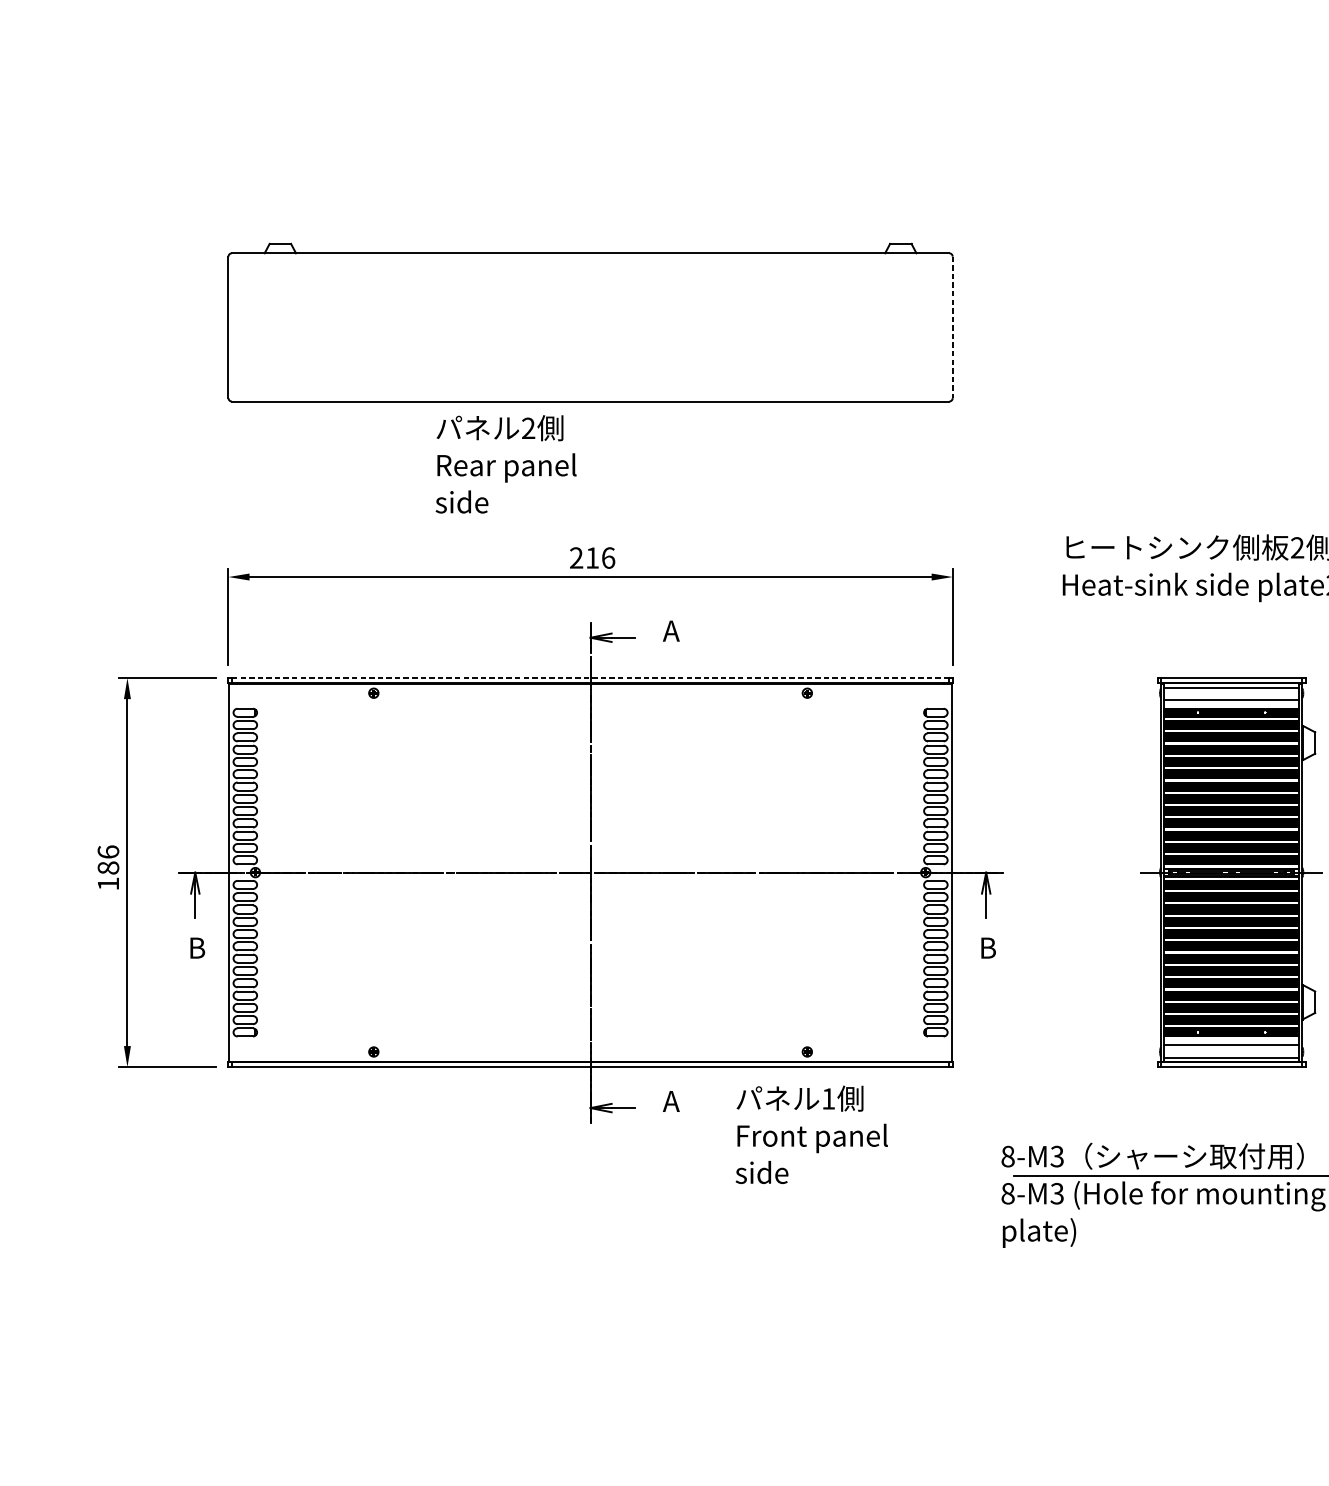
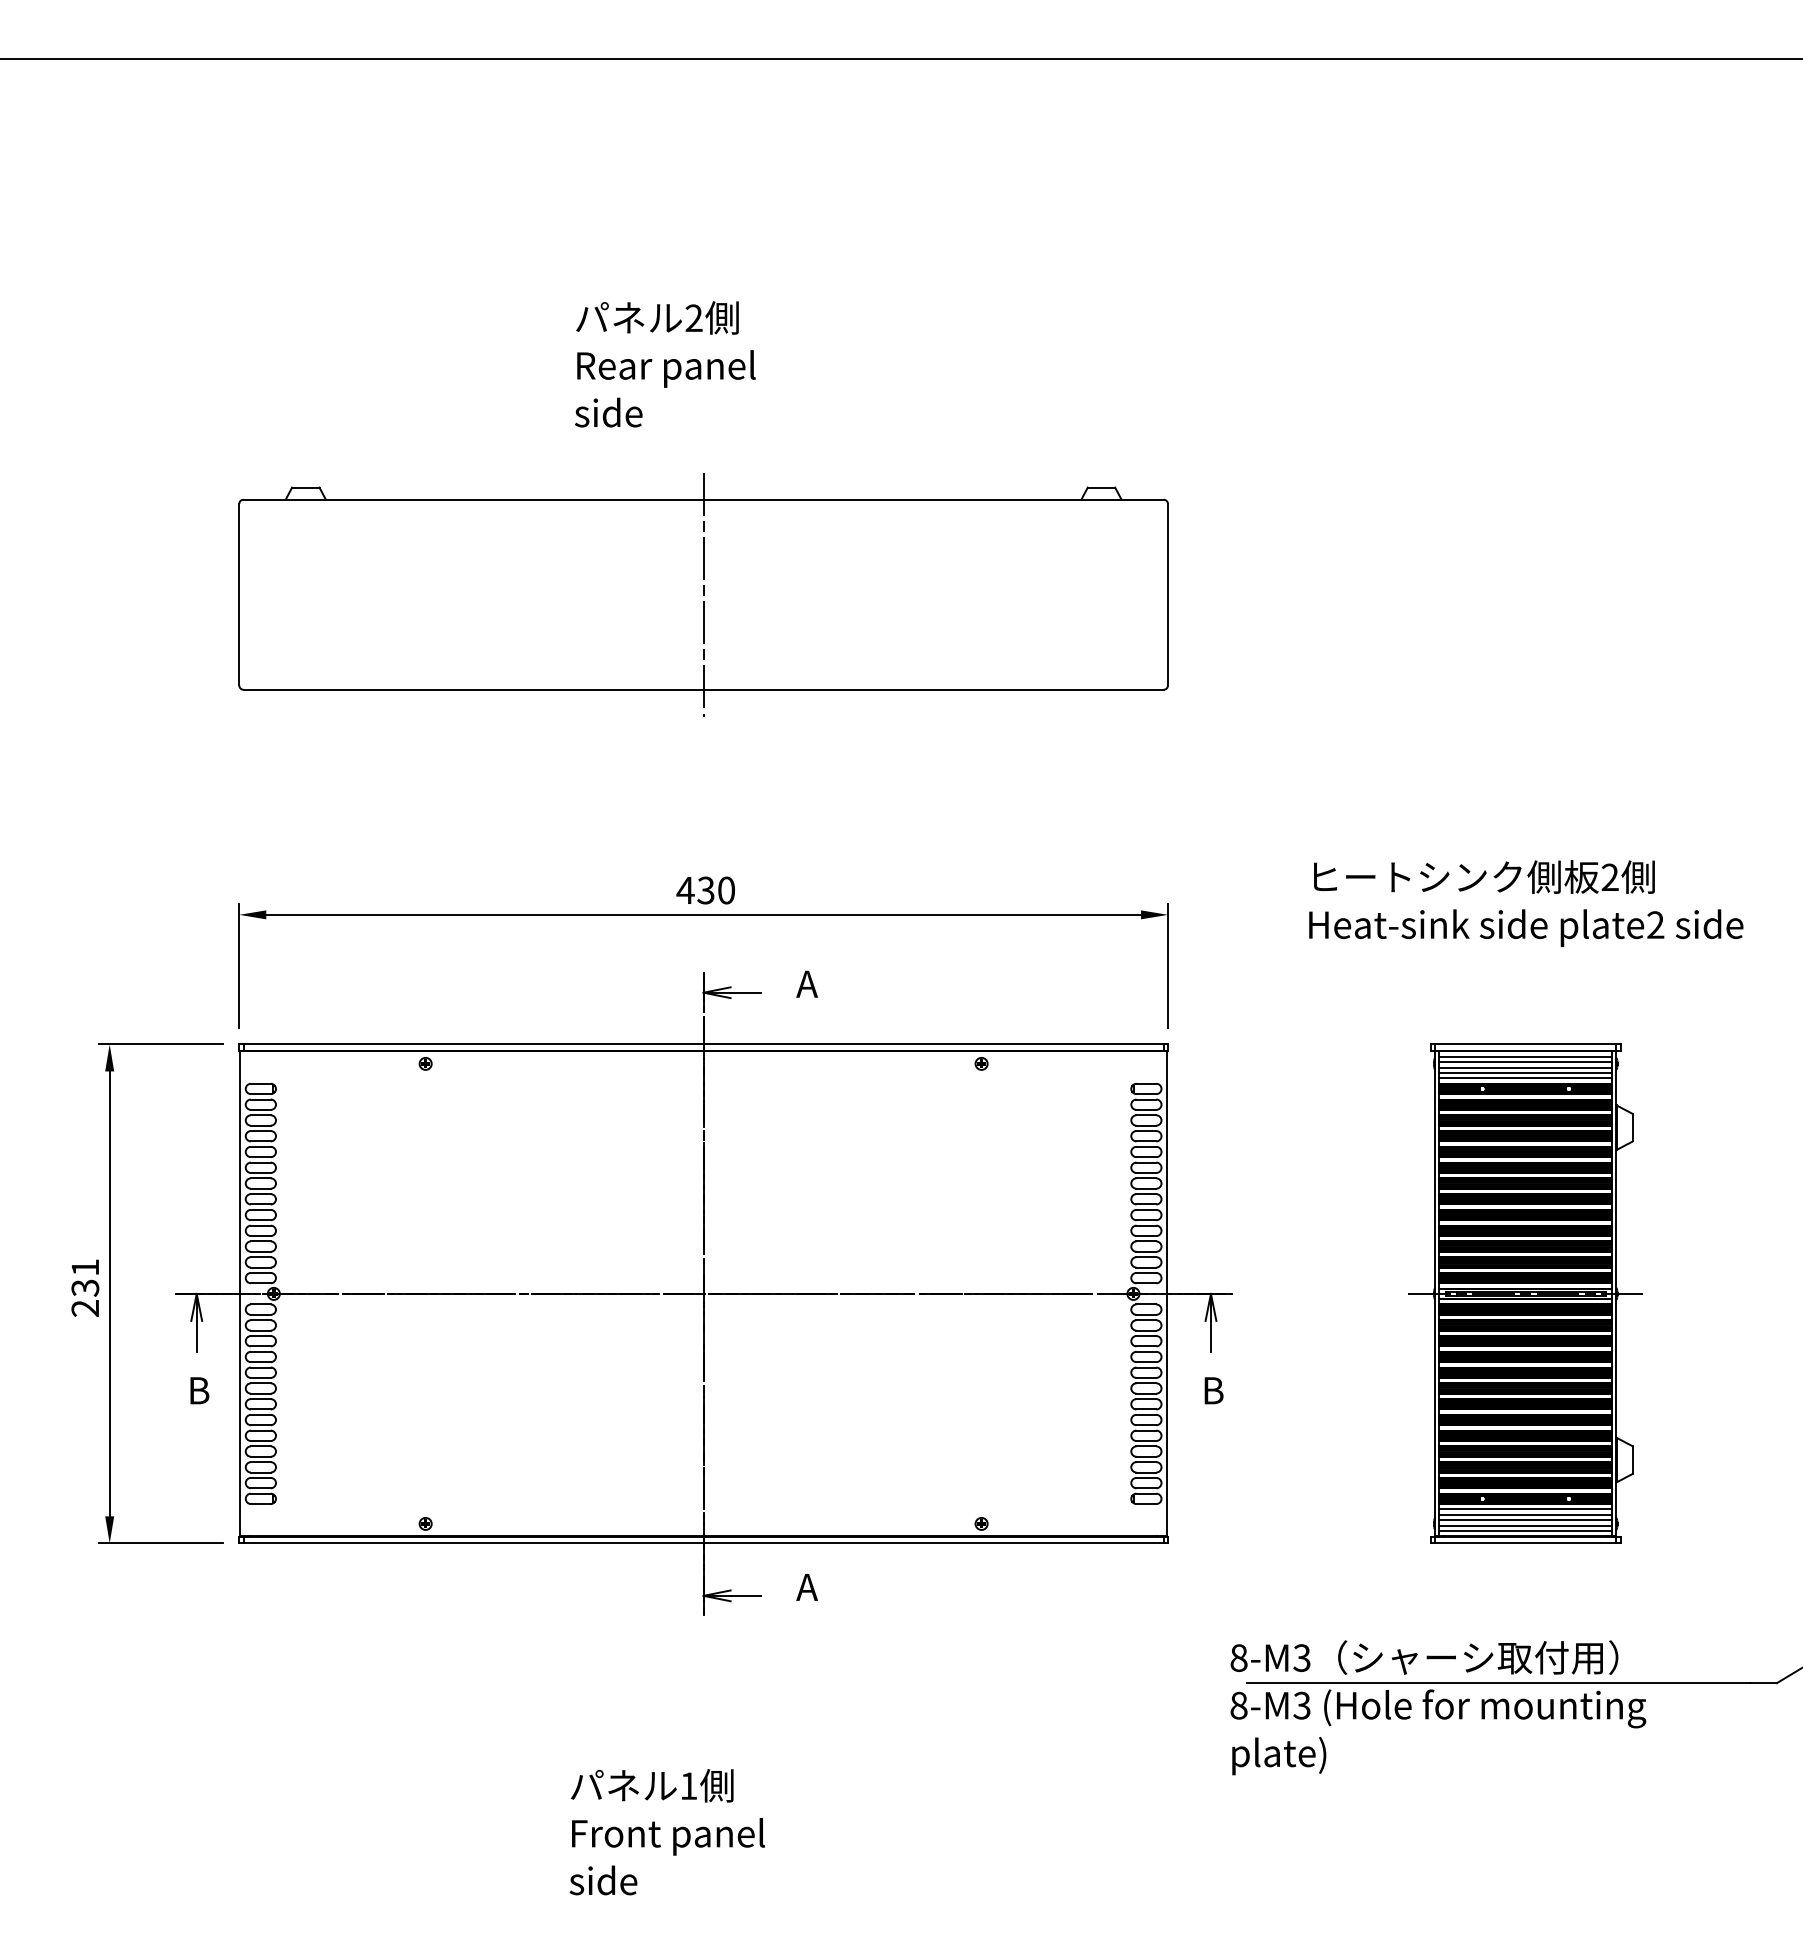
line: (590, 327) -> (703, 594), added
line: (953, 327) -> (1168, 594), dashed -> solid
text: (506, 464) -> (665, 364), moved
text: (592, 558) -> (705, 890), 216 -> 430
line: (590, 678) -> (703, 1044), dashed -> solid
line: (1231, 692) -> (1525, 1062), added
line: (1231, 696) -> (1525, 1067), added
line: (1231, 704) -> (1525, 1078), added
text: (108, 867) -> (85, 1287), 186 -> 231
line: (1231, 1040) -> (1525, 1509), added
line: (1231, 1049) -> (1525, 1520), added
line: (1231, 1053) -> (1525, 1525), added
text: (811, 1135) -> (666, 1832), moved

